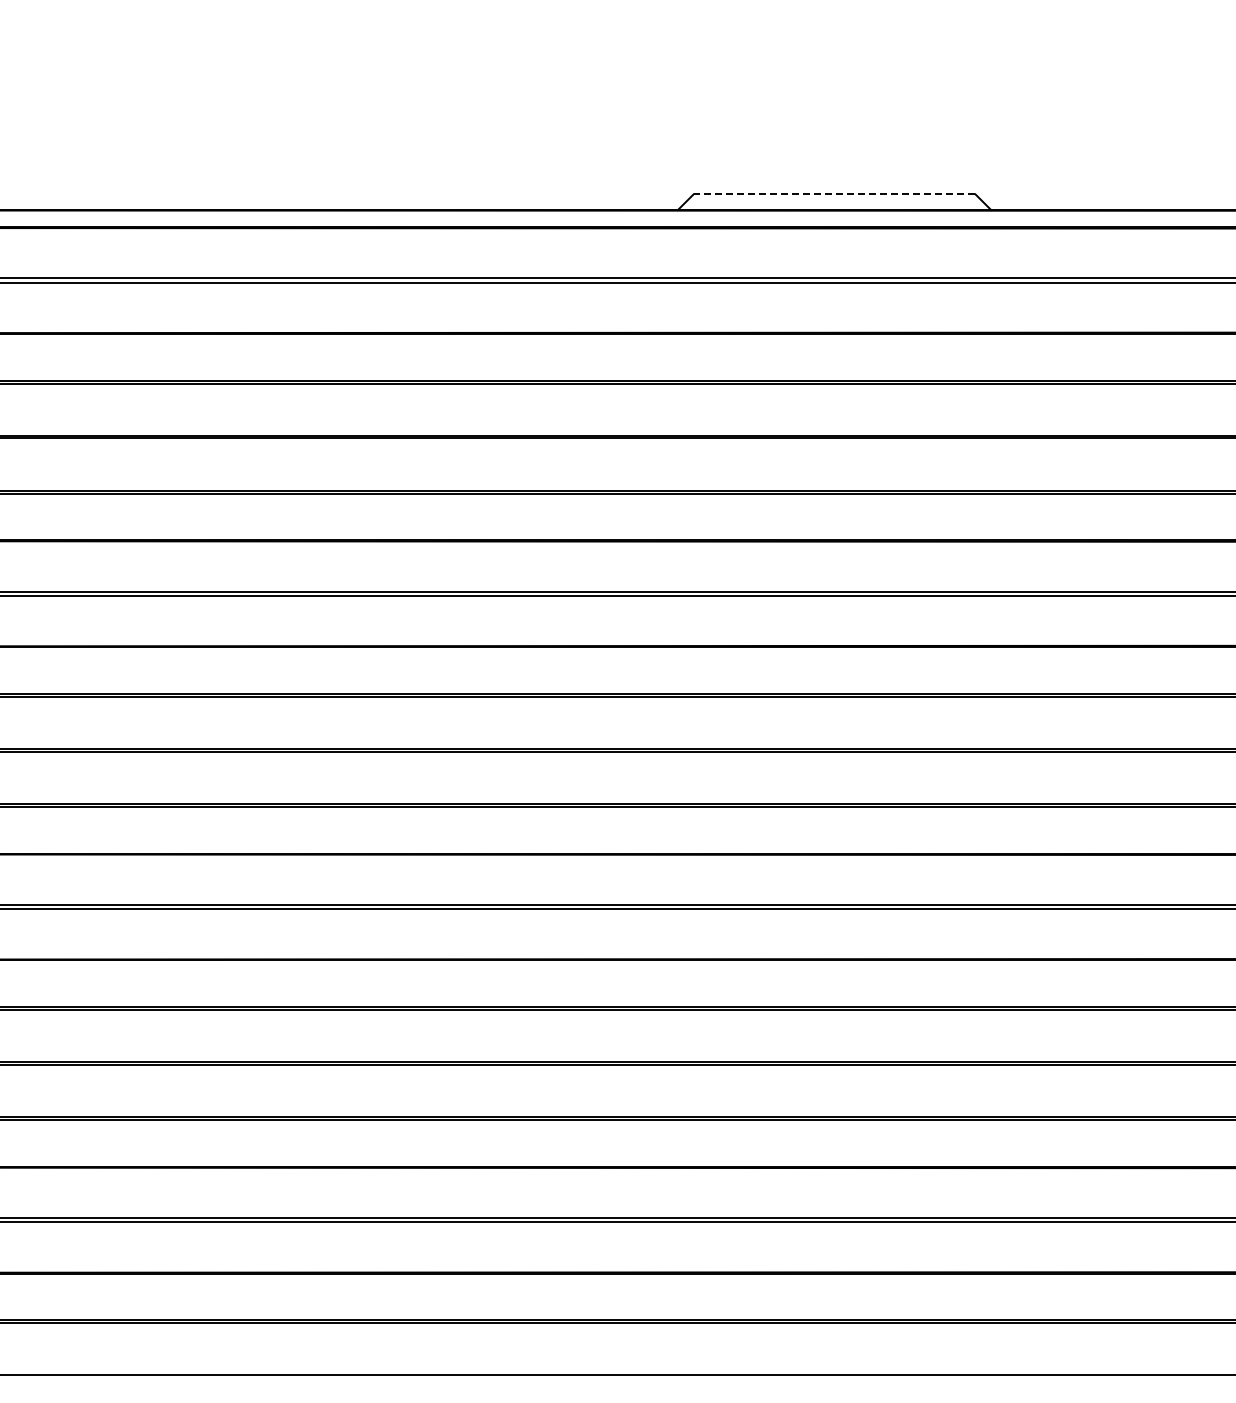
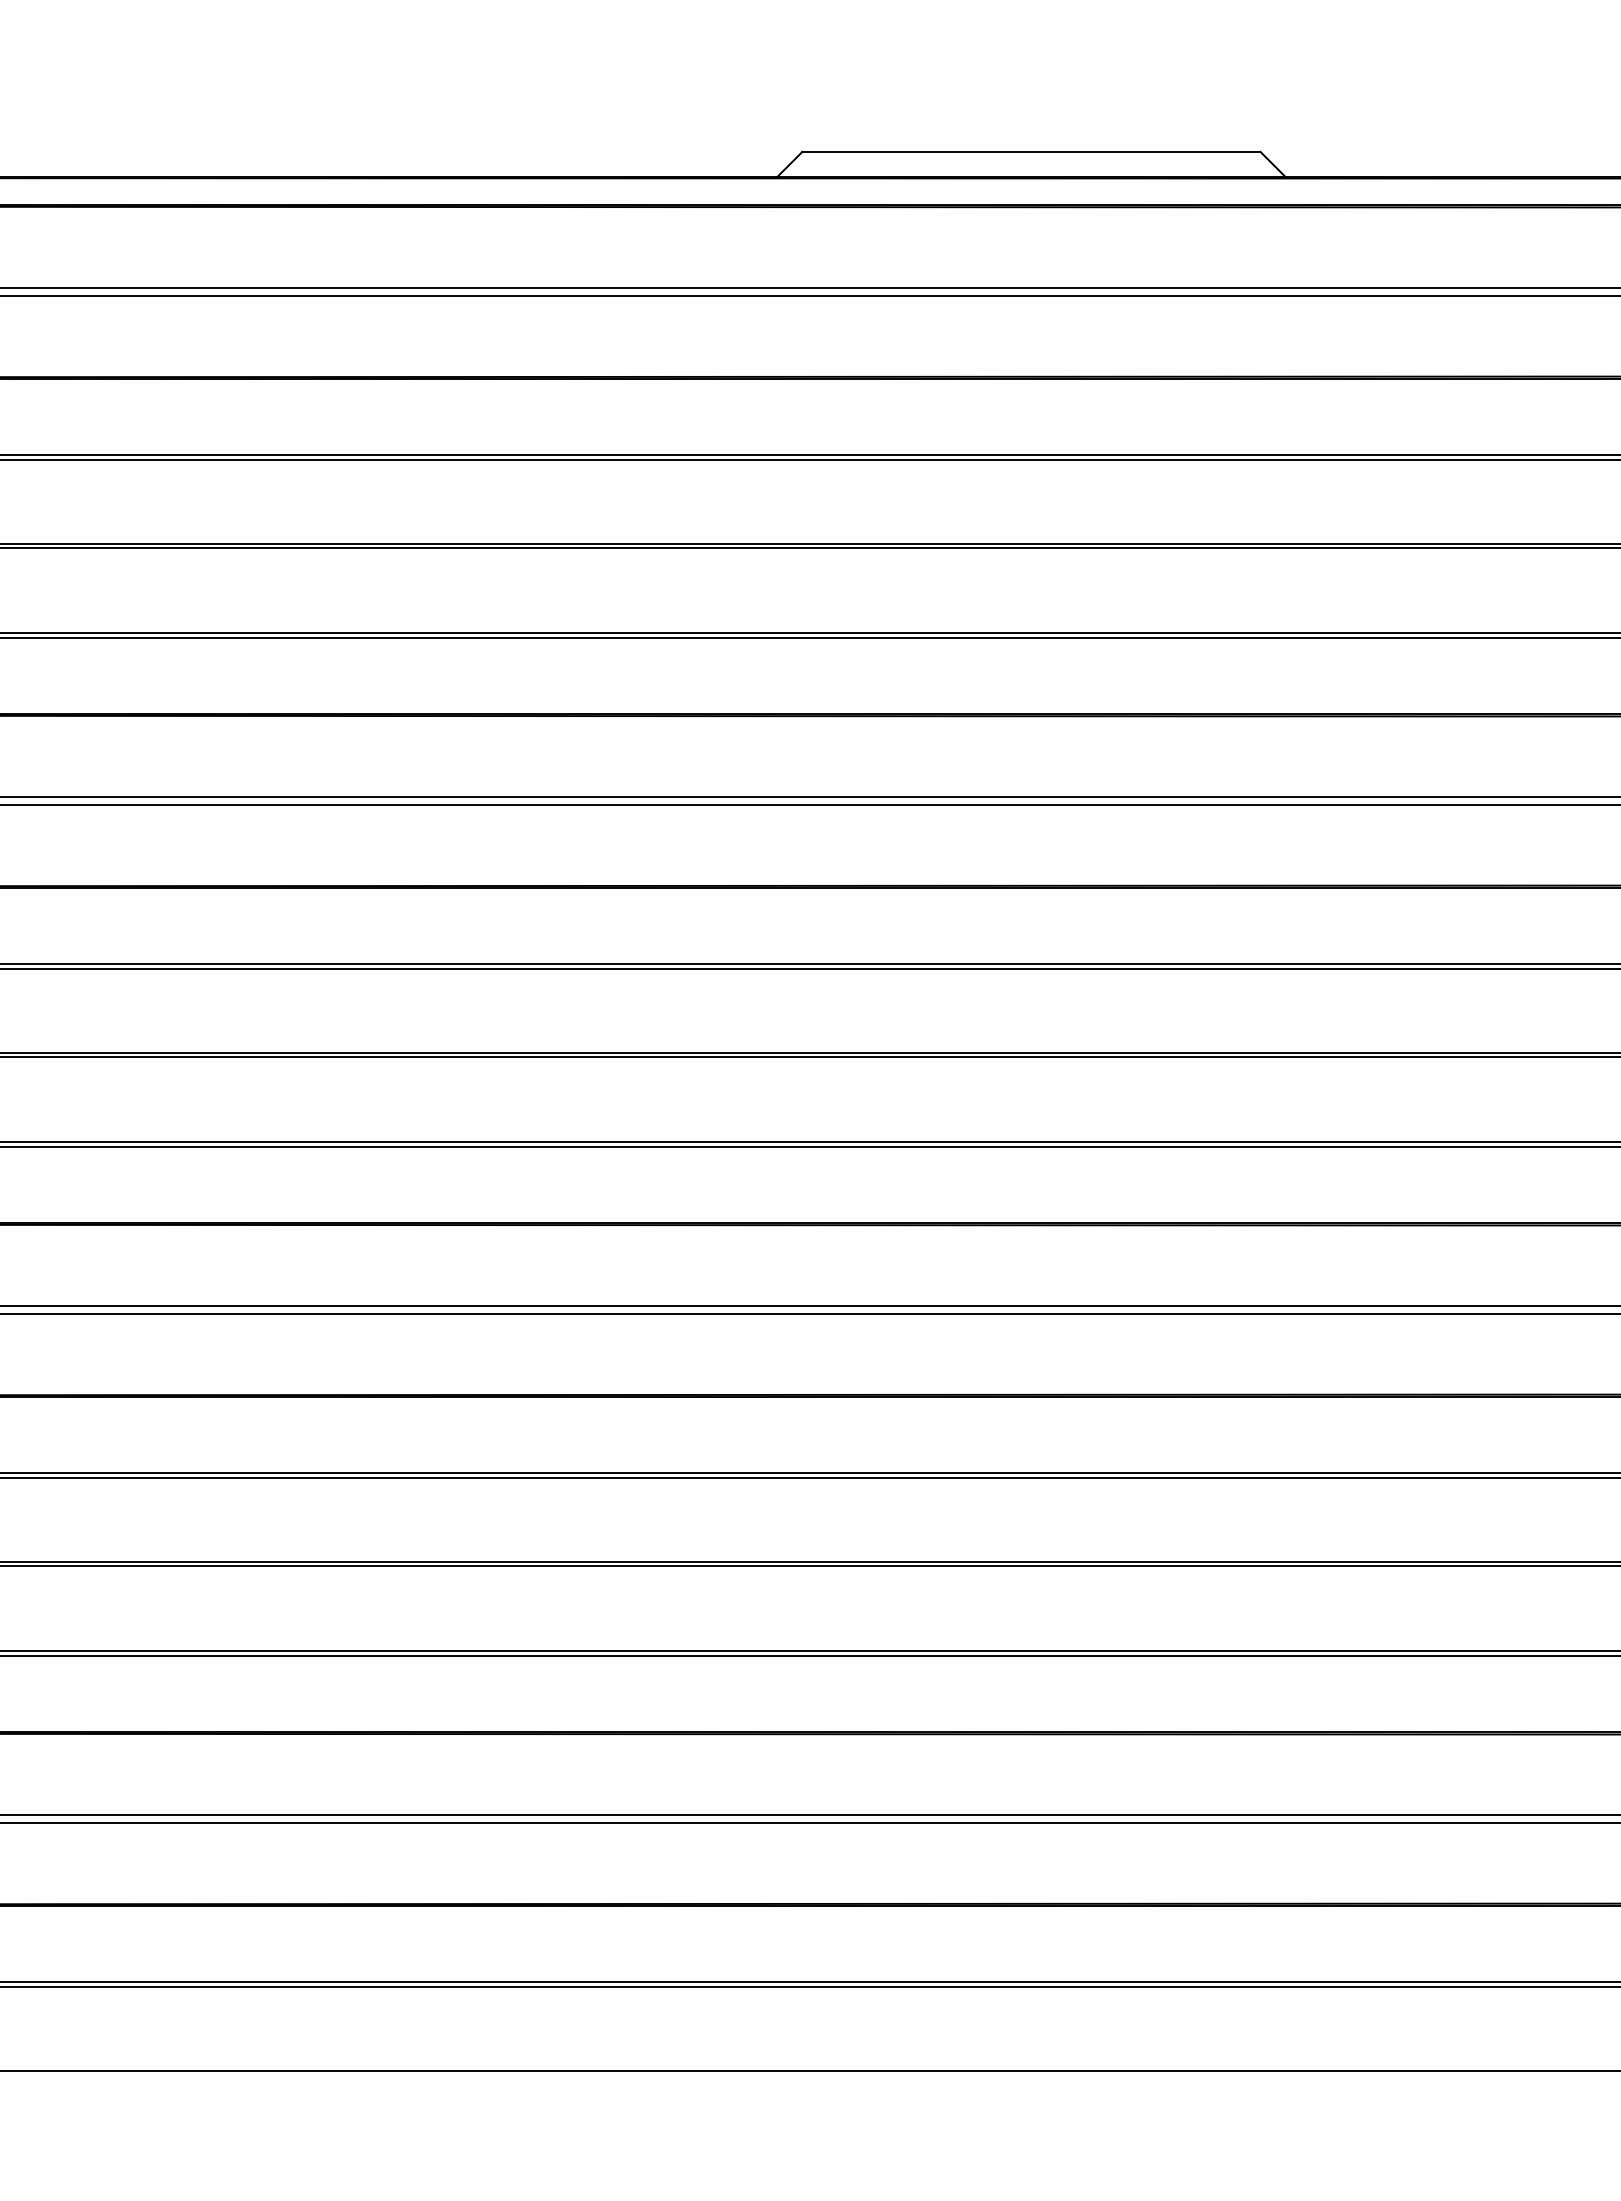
line: (834, 194) -> (1031, 152), dashed -> solid

